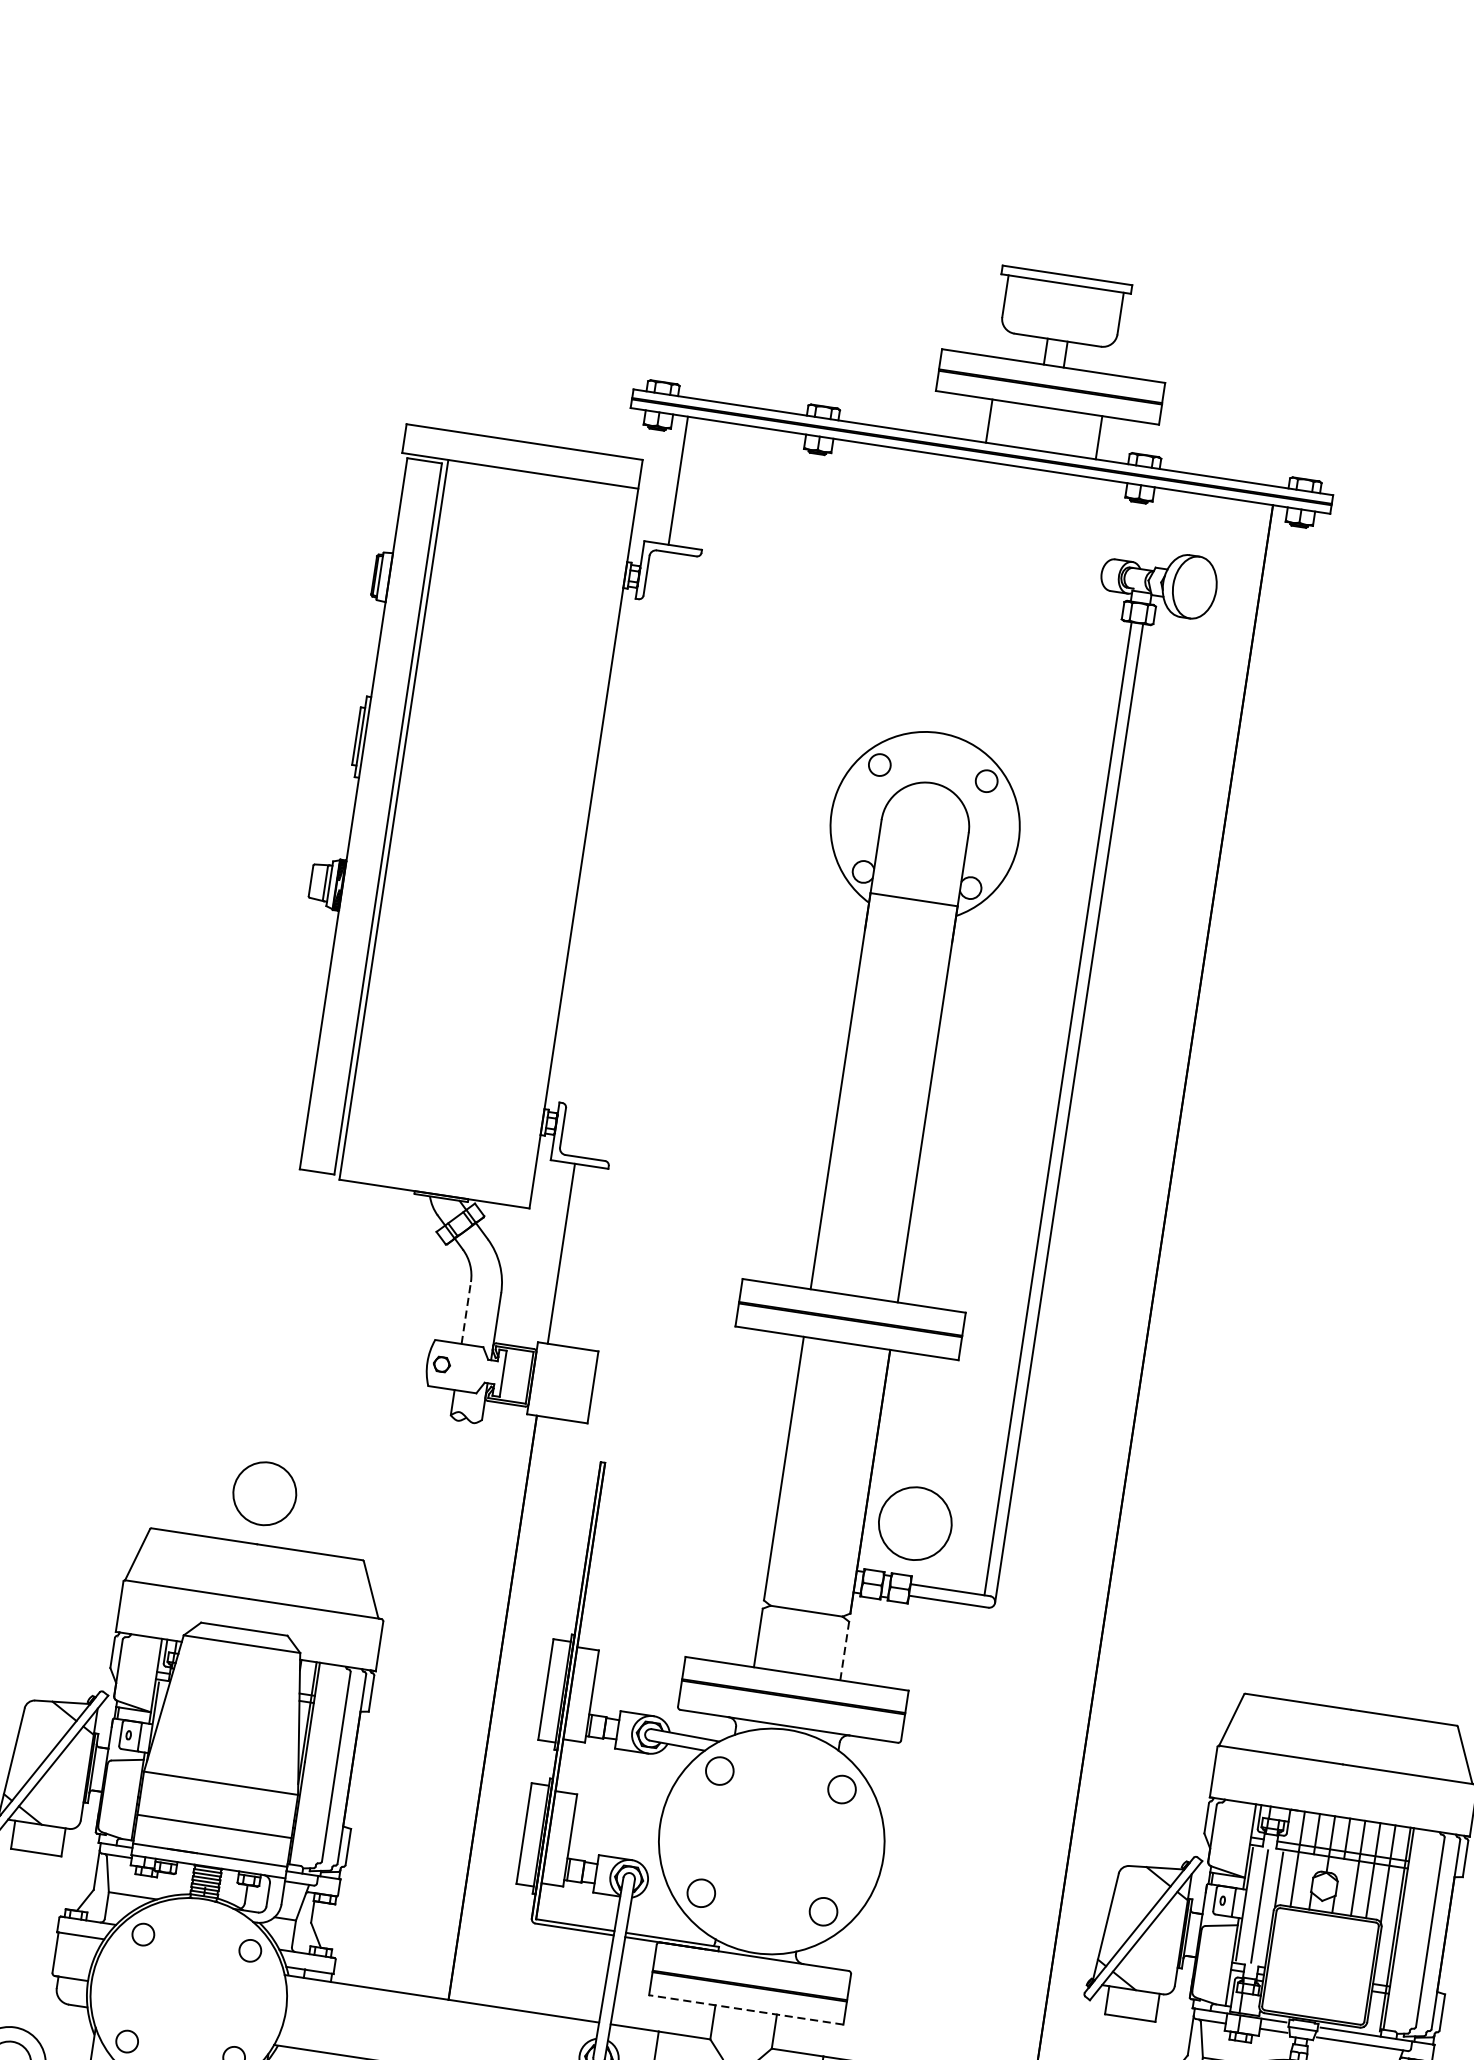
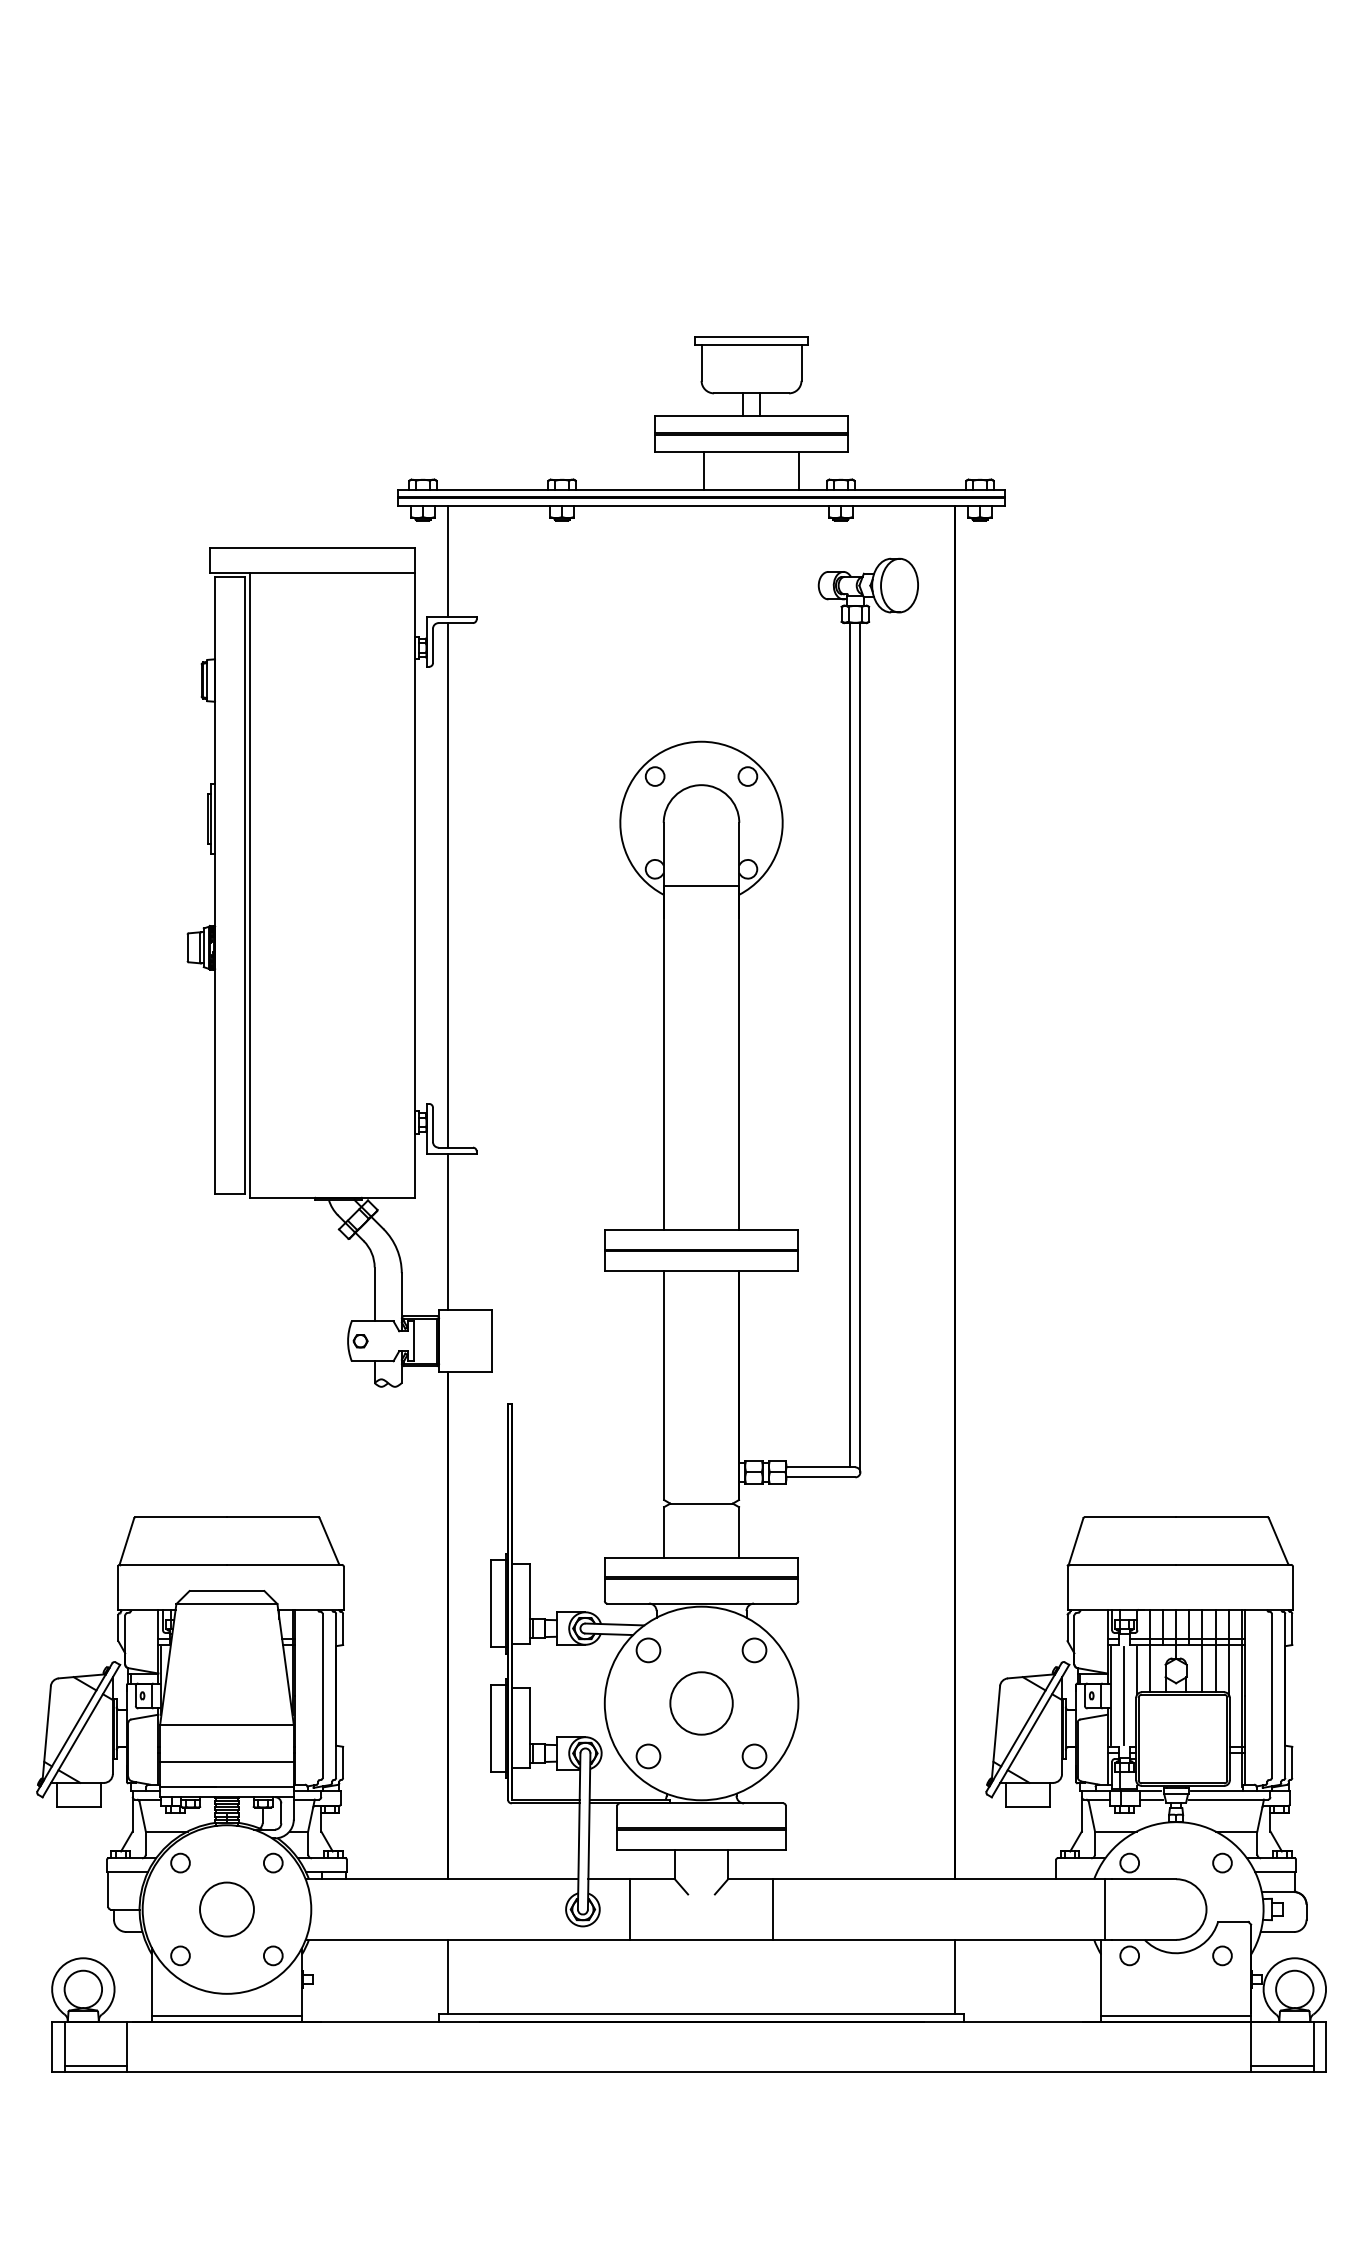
line: (621, 854) -> (447, 885), added
line: (466, 1313) -> (374, 1294), dashed -> solid
circle: (264, 1493) -> (226, 1909), moved
circle: (915, 1523) -> (701, 1703), moved
line: (845, 1651) -> (739, 1532), dashed -> solid
line: (746, 2009) -> (701, 1849), dashed -> solid

